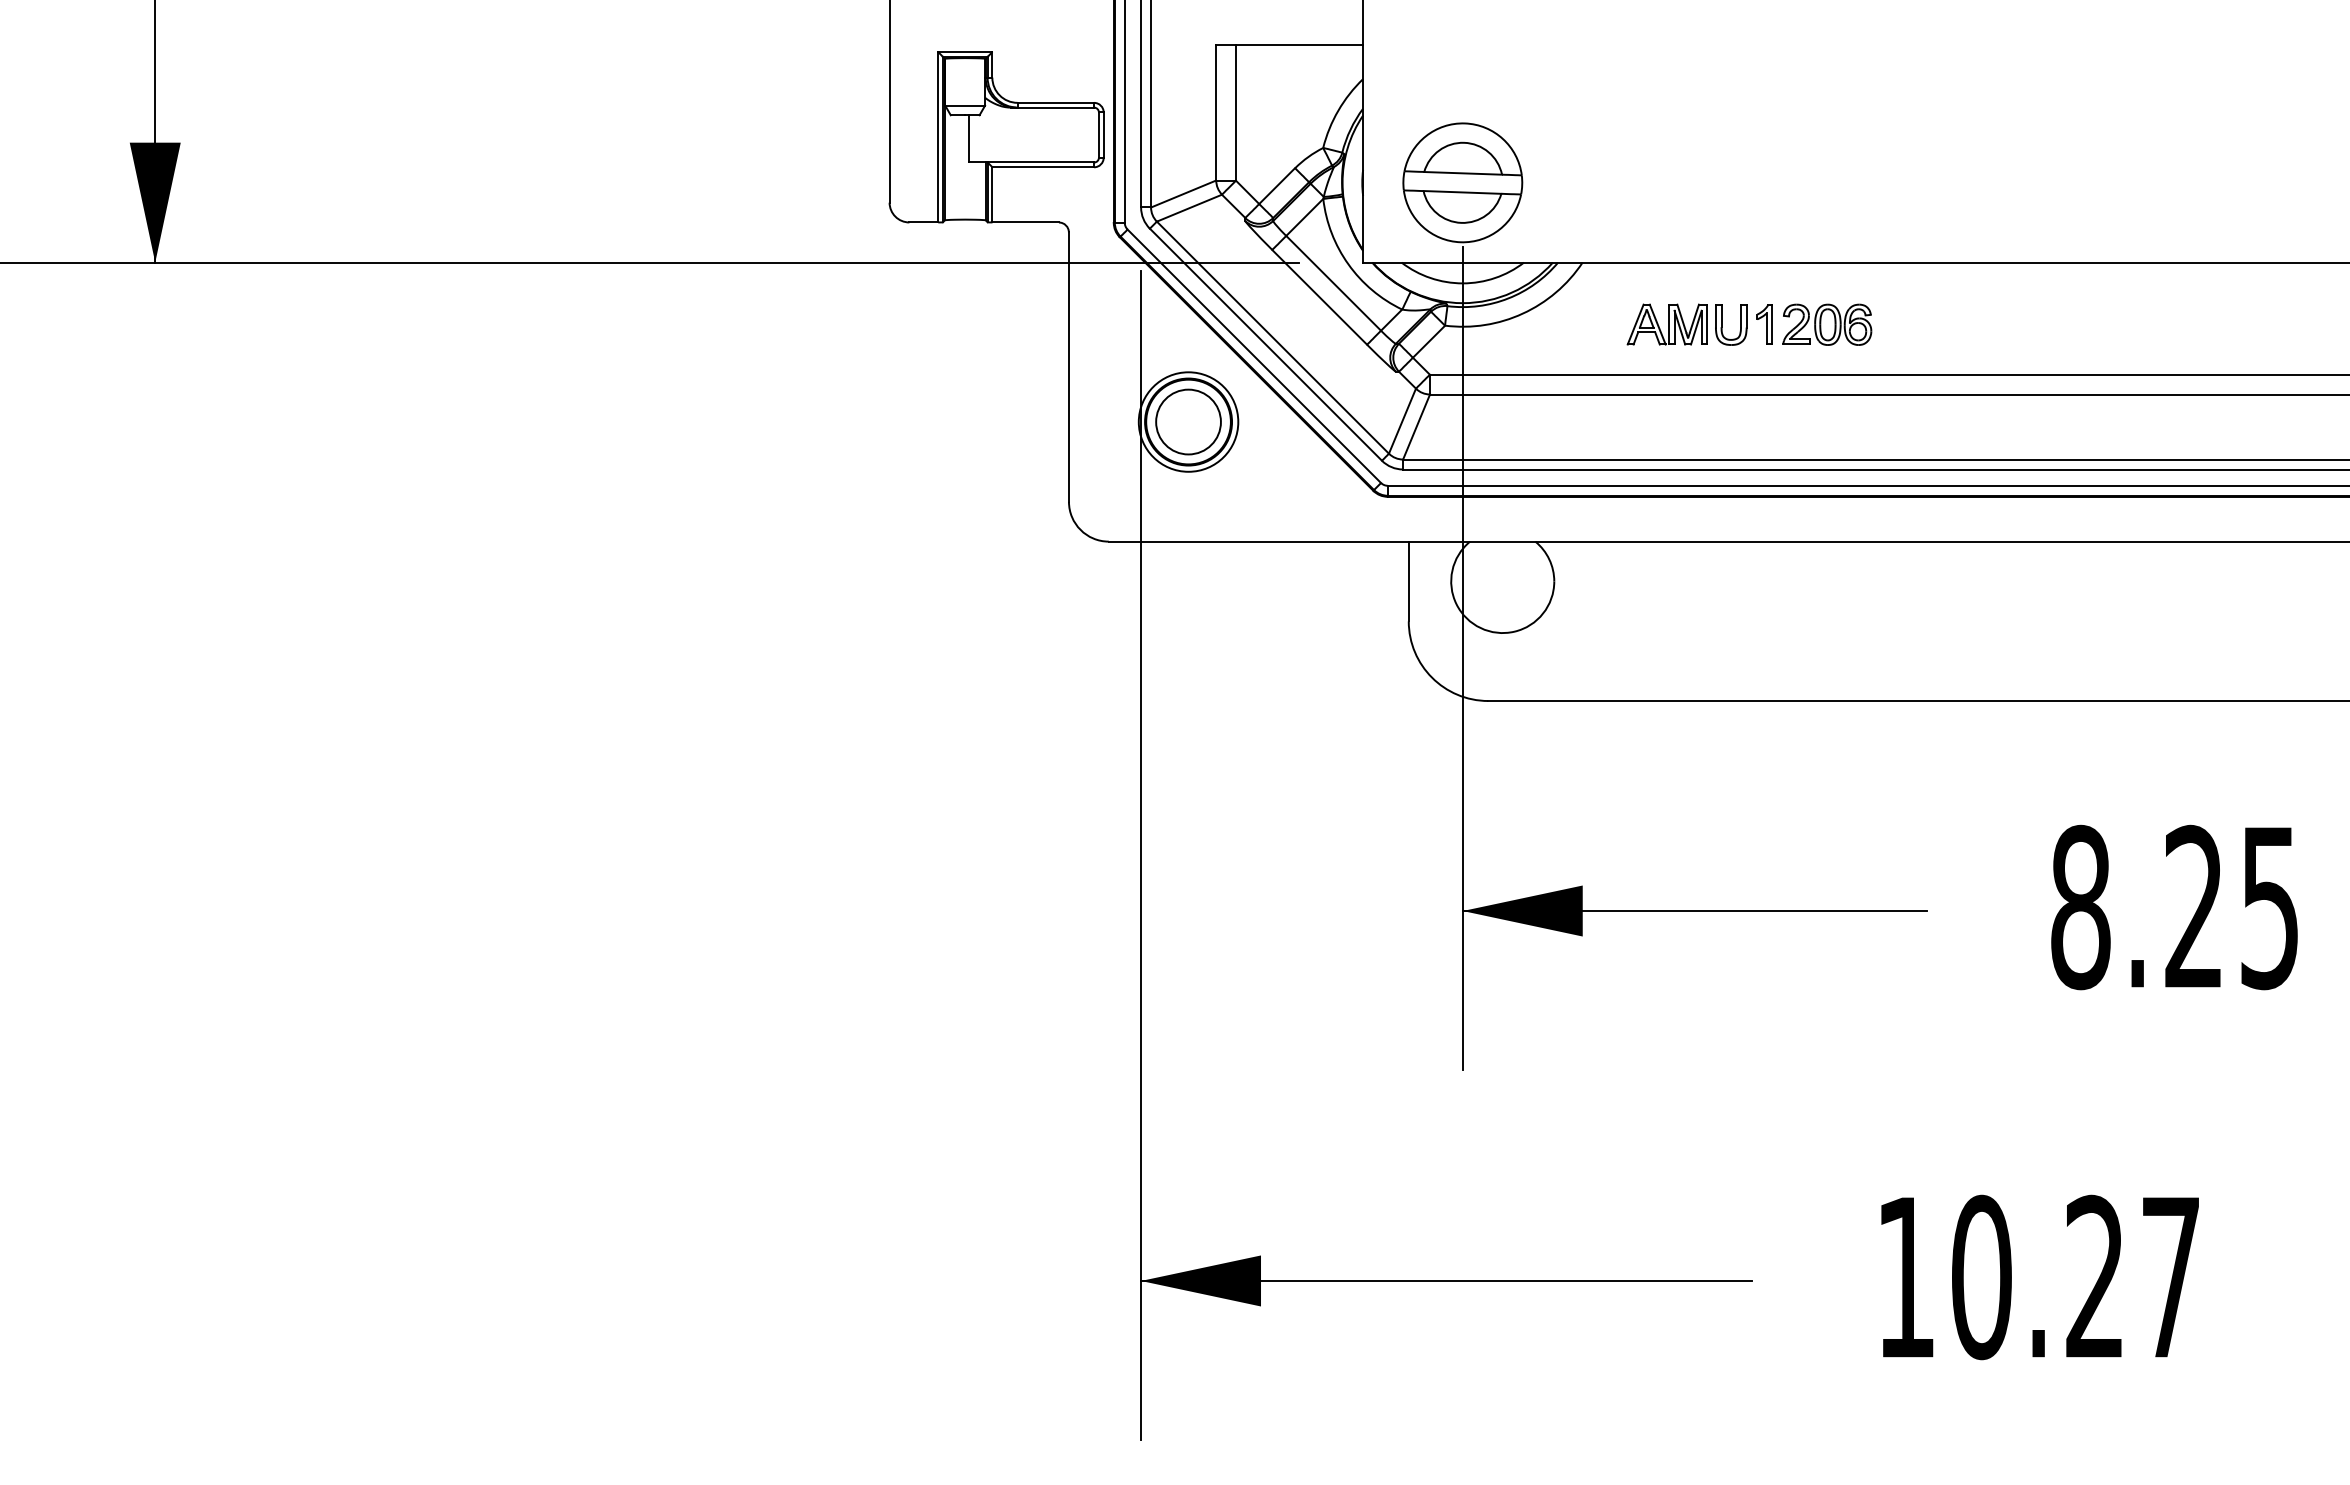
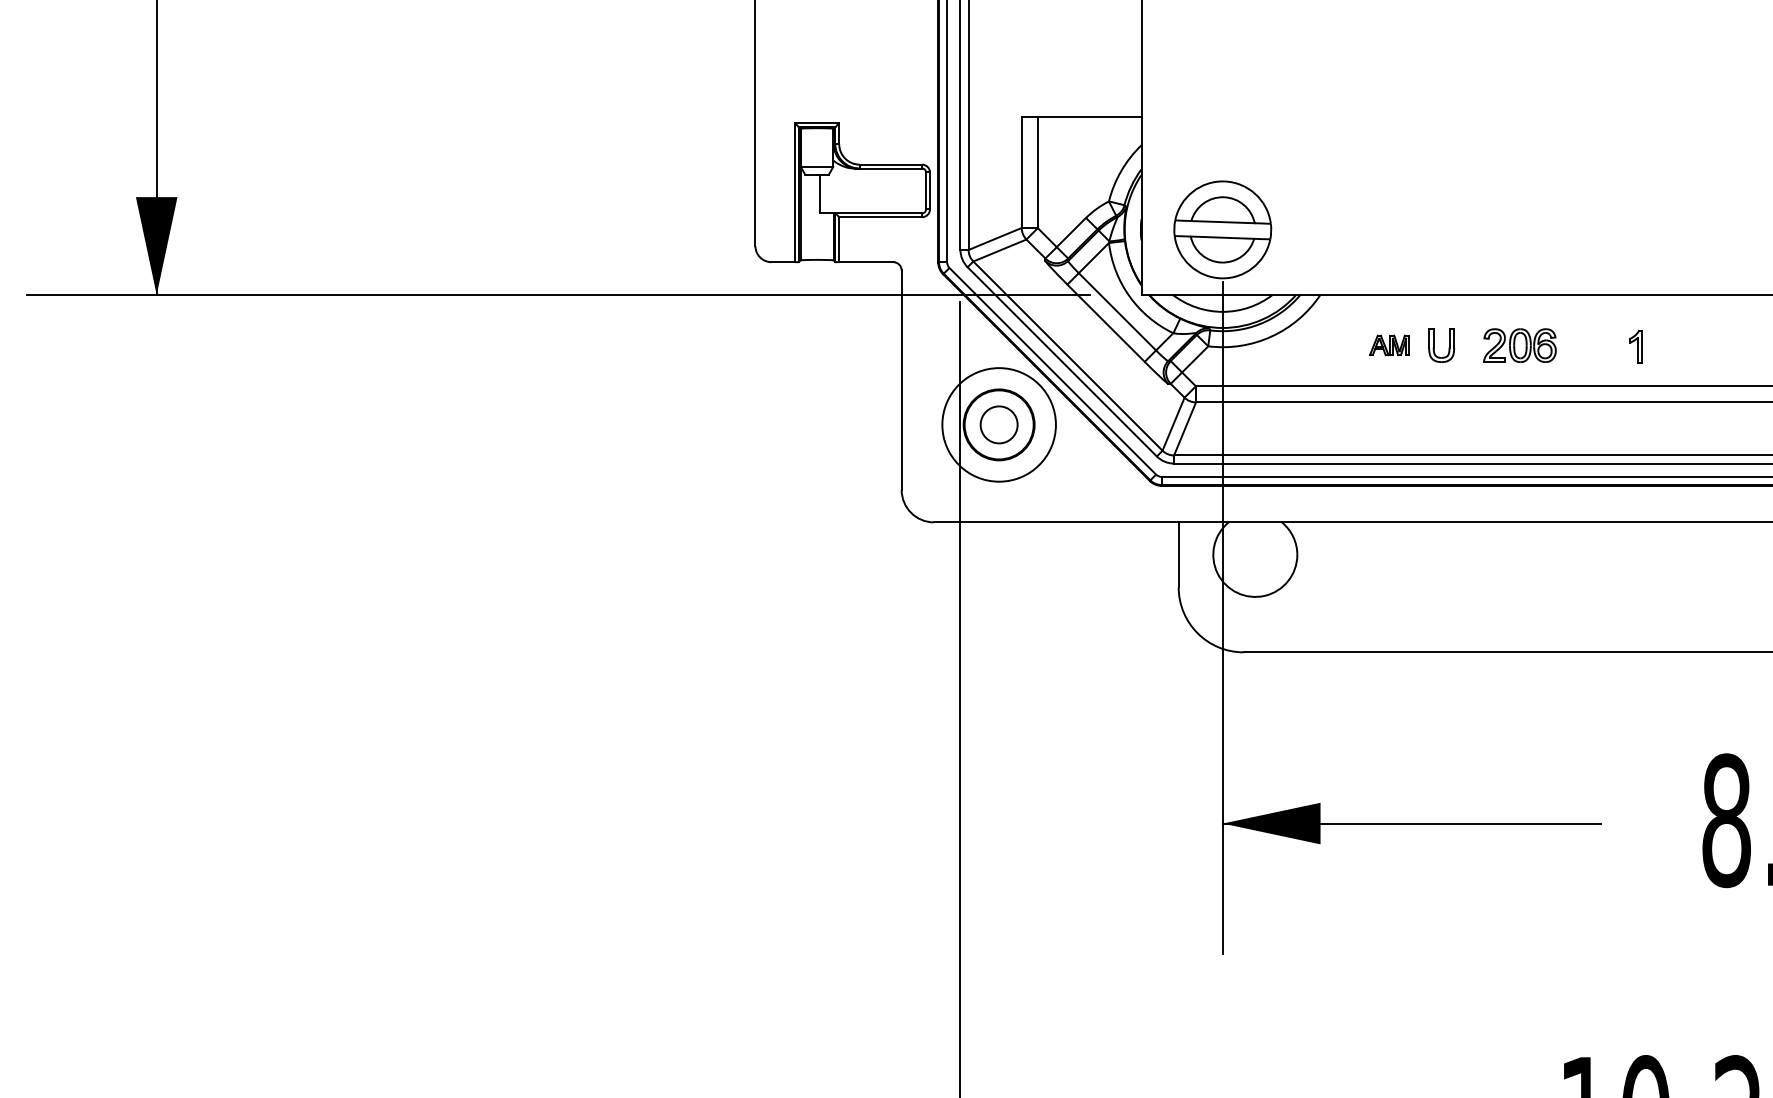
part: (1666, 324) -> (1388, 345), size x0.6
part: (1764, 324) -> (1635, 347), moved
circle: (1188, 421) -> (999, 424), size x0.7
circle: (1188, 421) -> (999, 424), size x1.4

